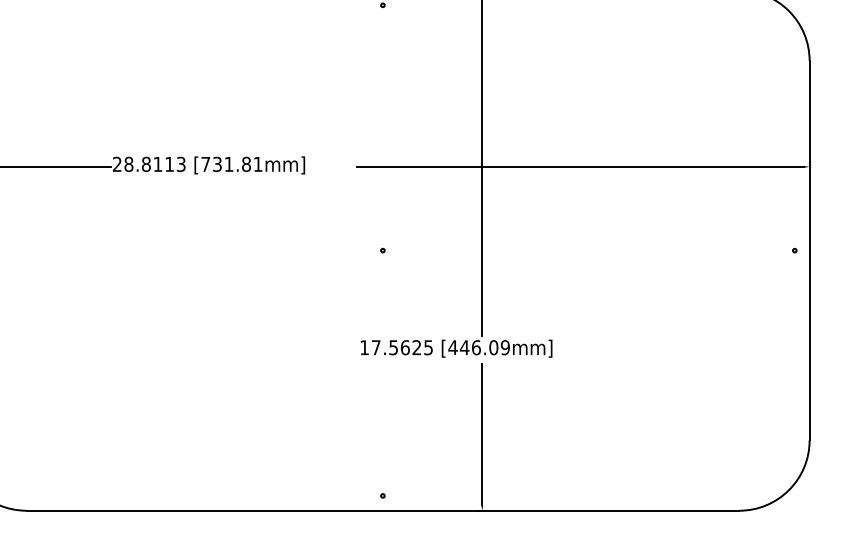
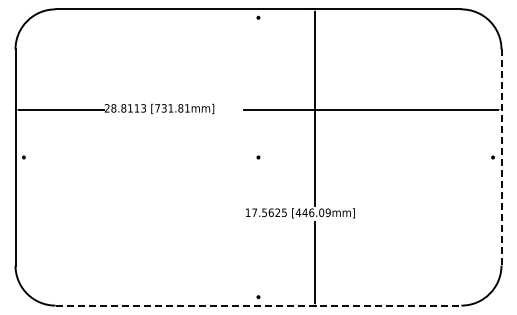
line: (809, 250) -> (501, 157), solid -> dashed
line: (382, 510) -> (258, 305), solid -> dashed

